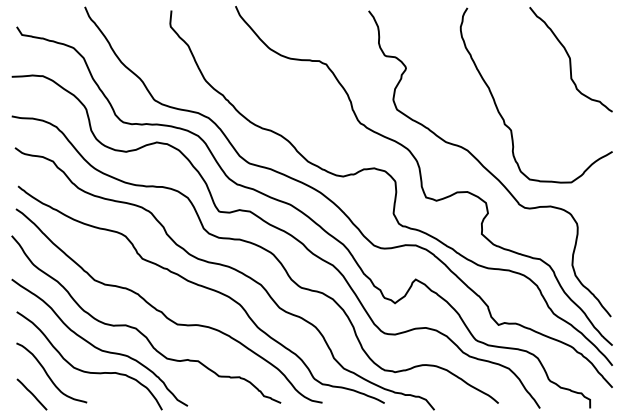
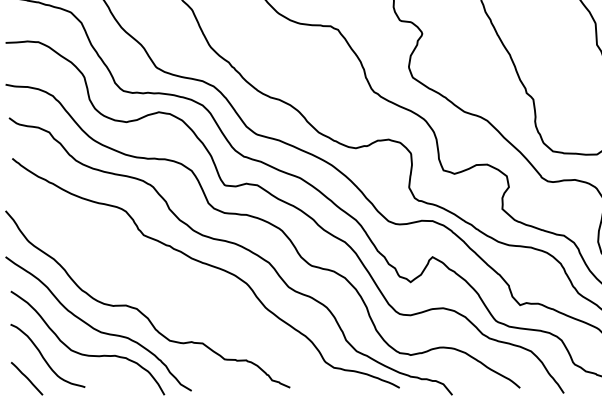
curve: (162, 311) -> (164, 290), removed

